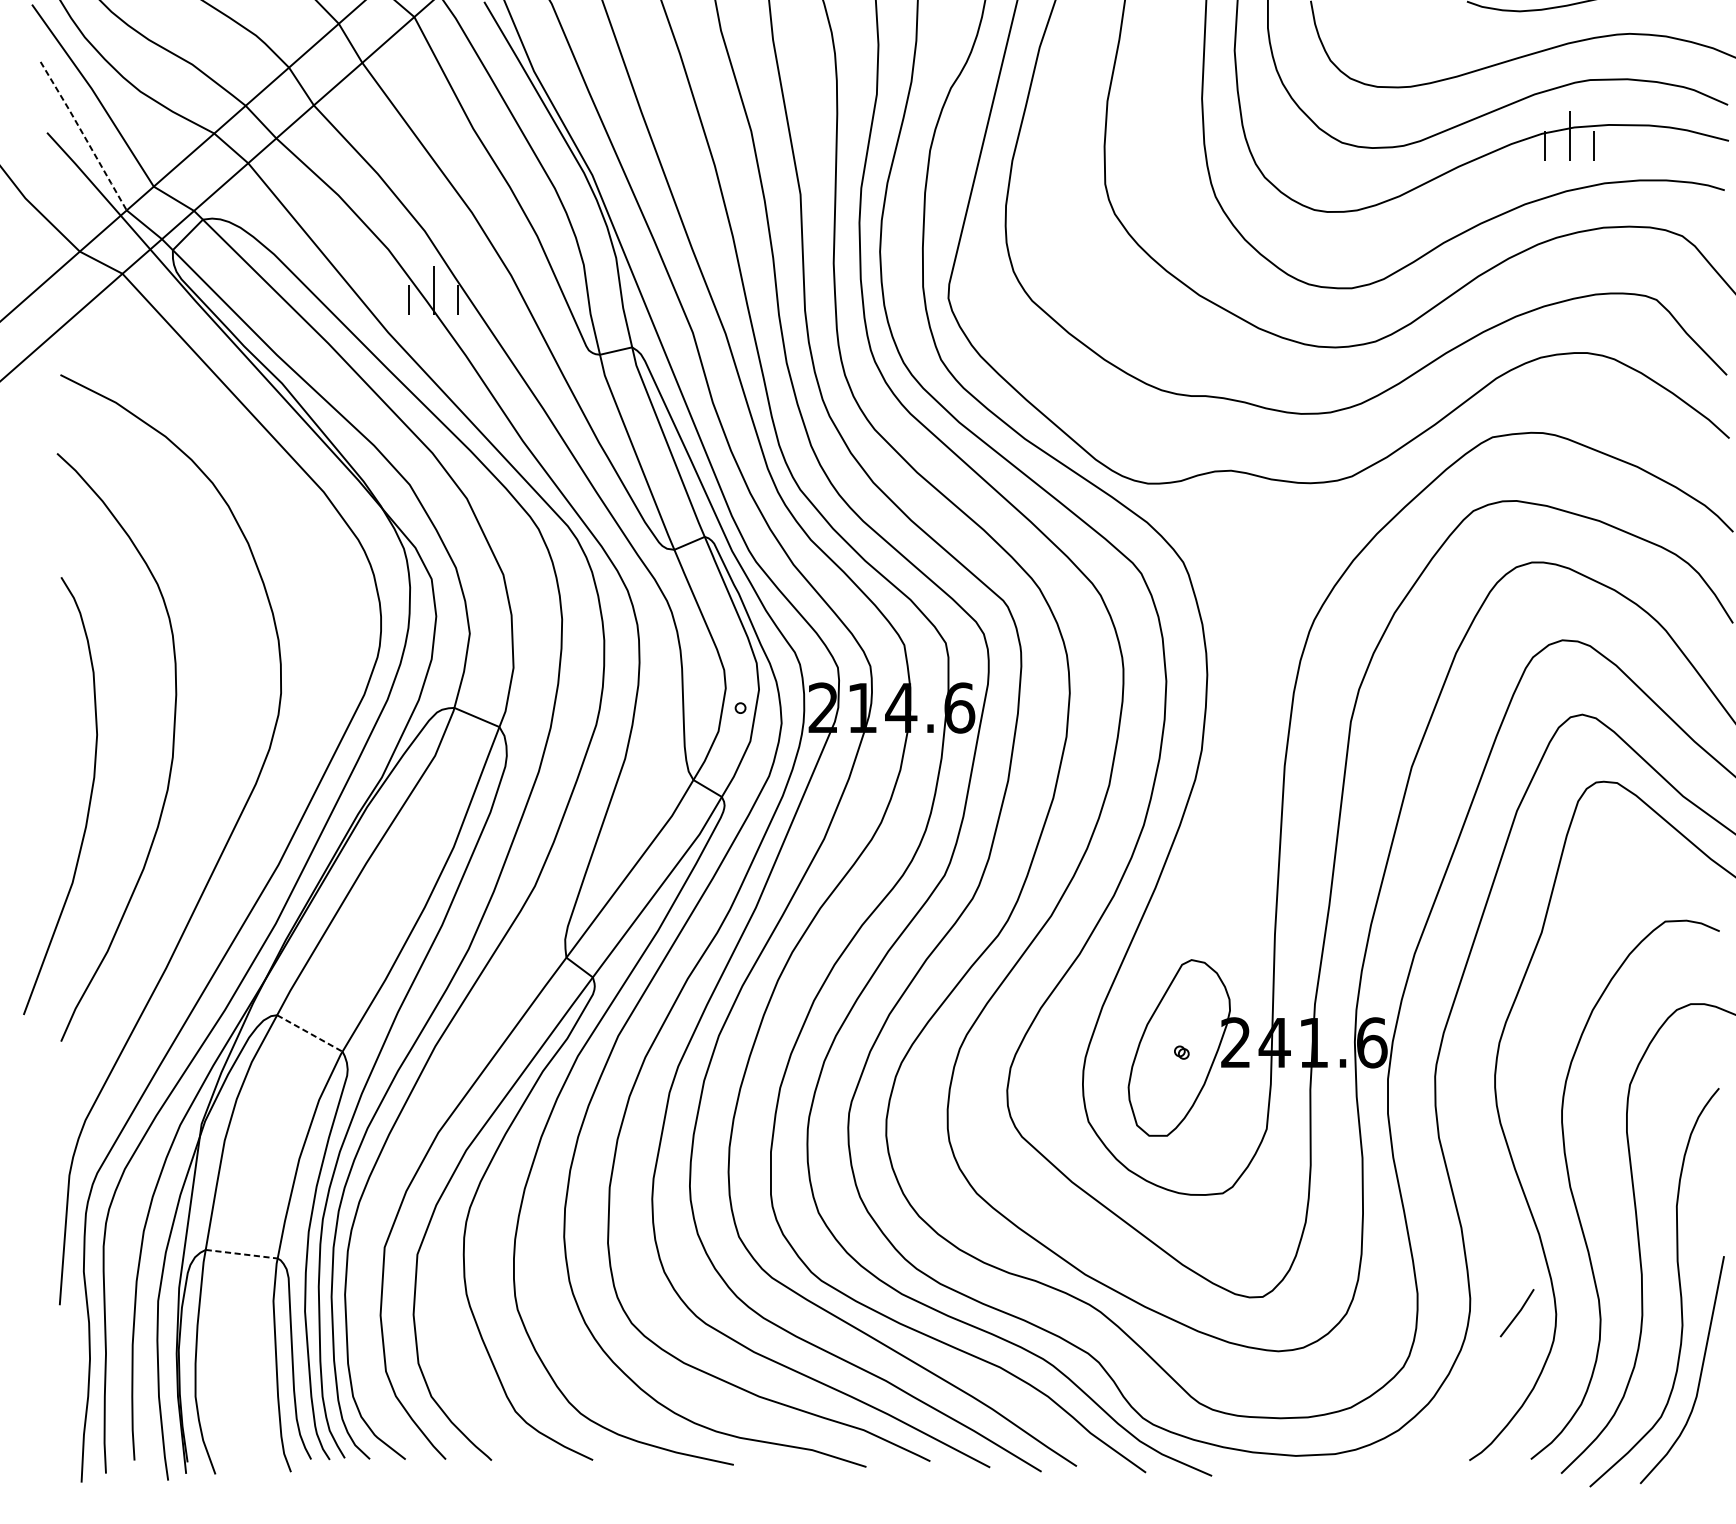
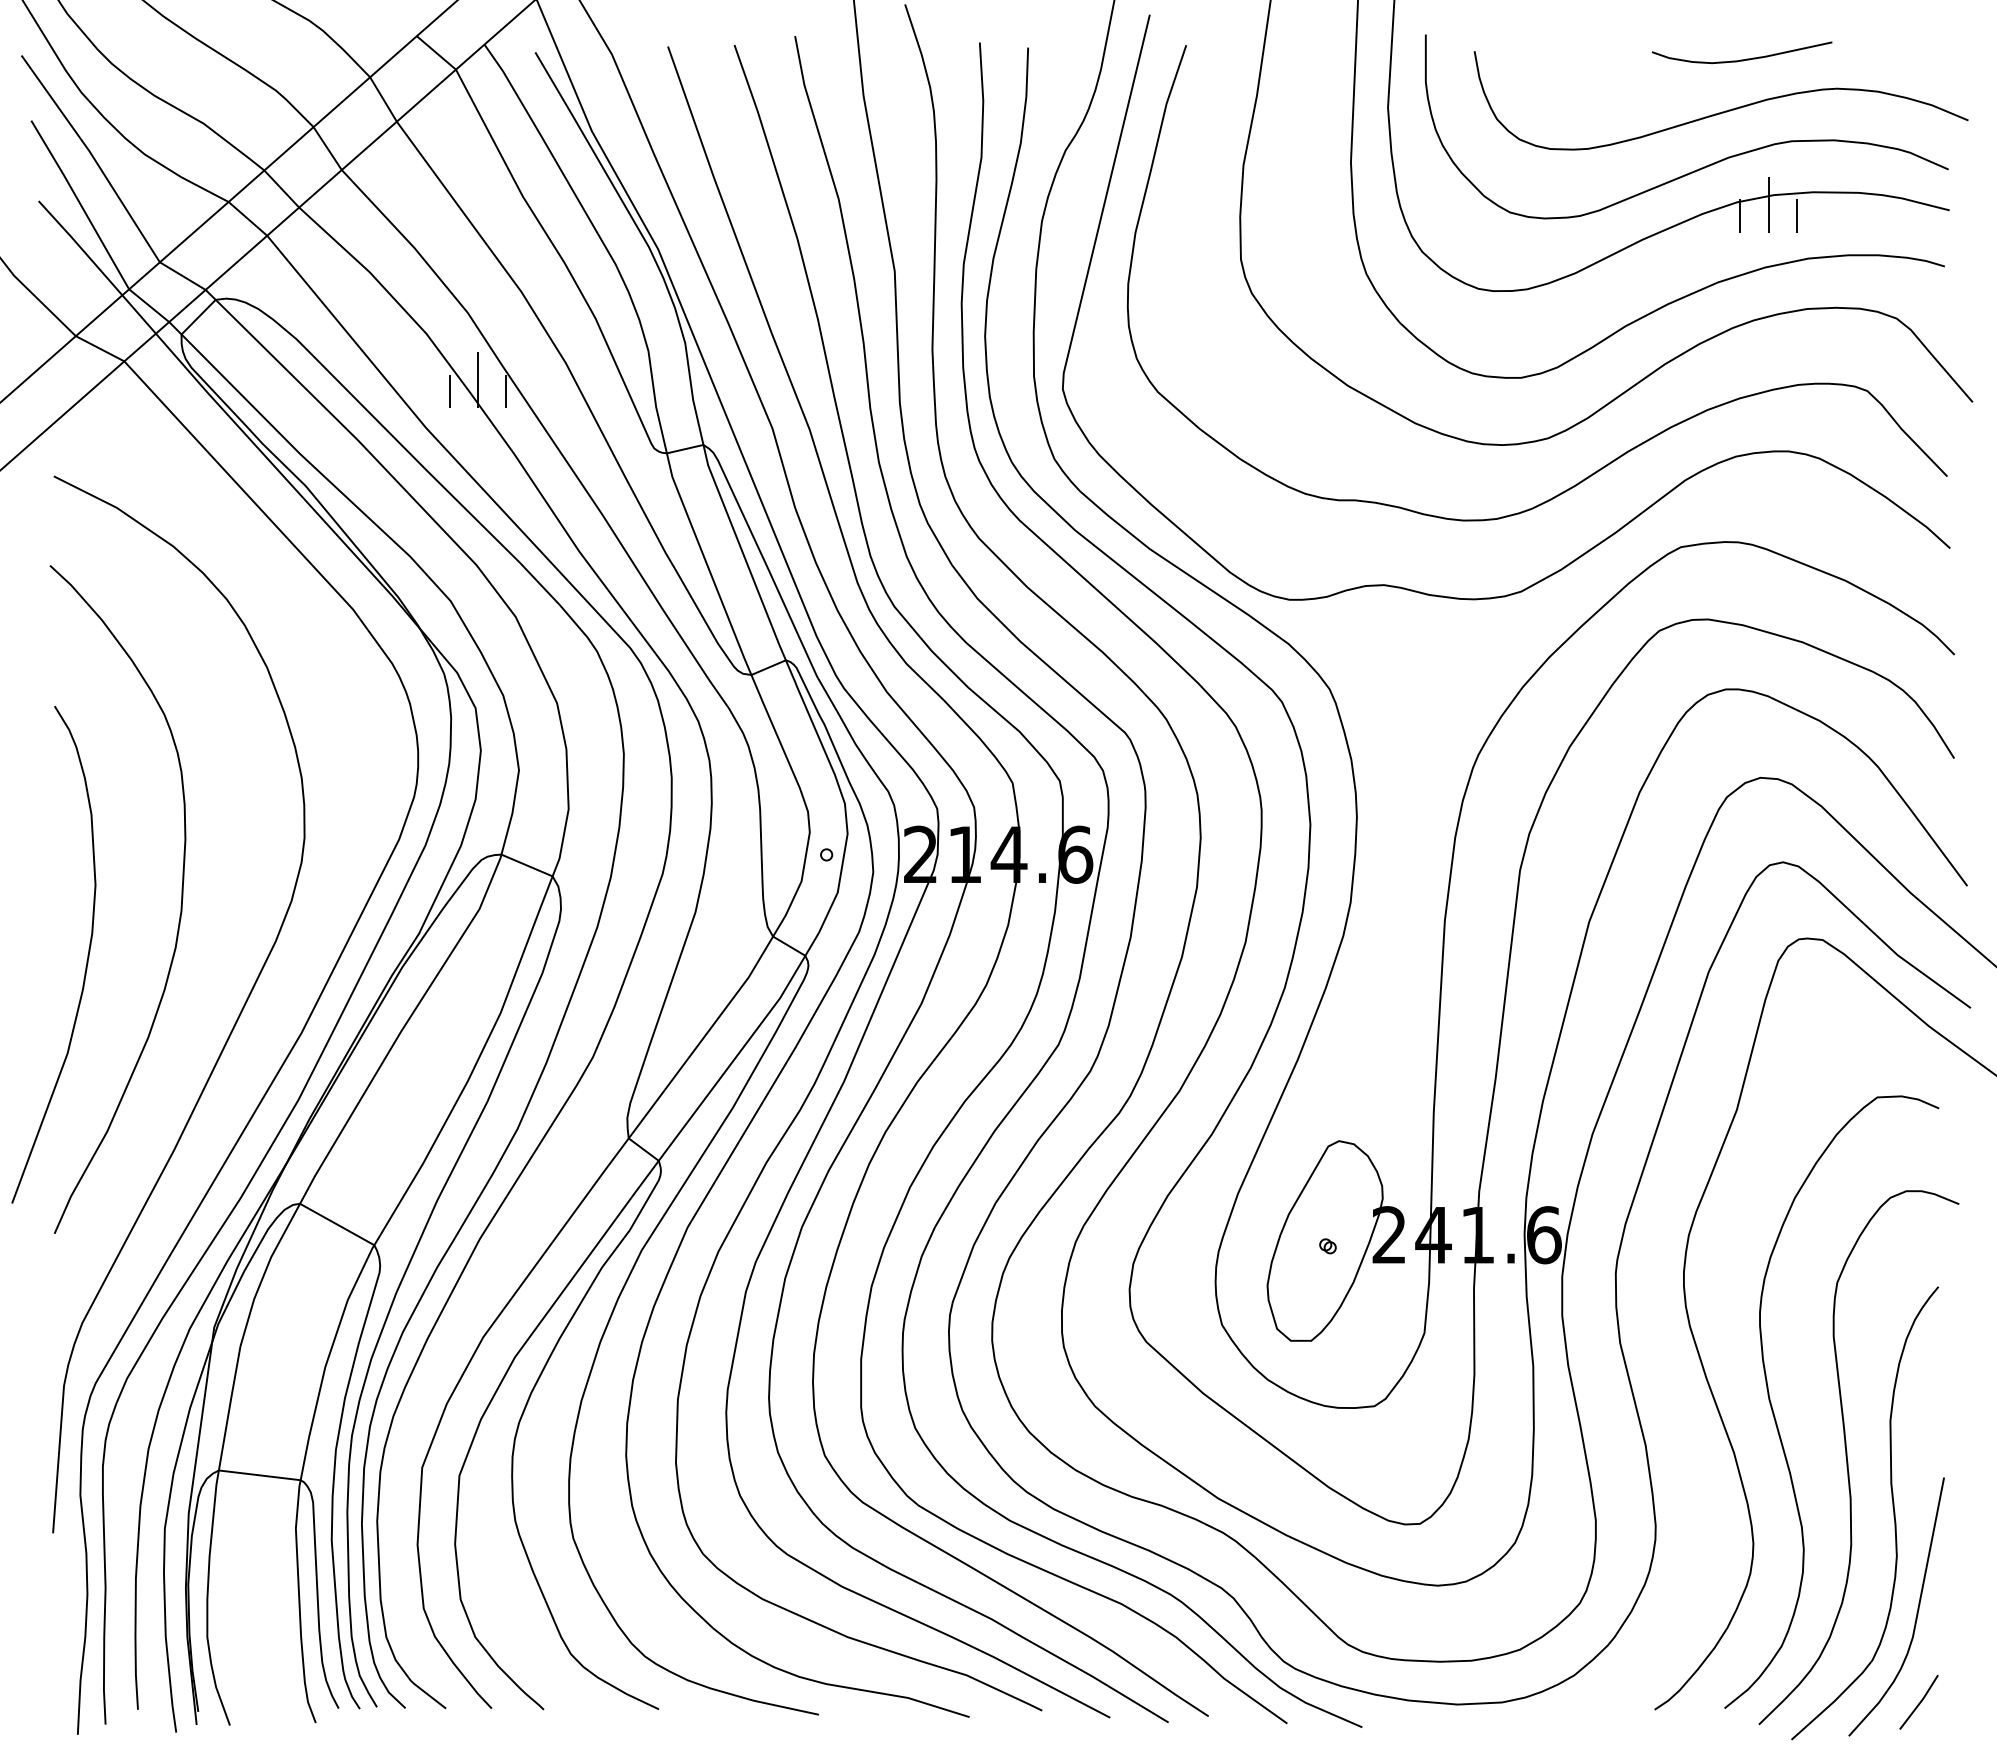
line: (83, 135) -> (80, 204), dashed -> solid
line: (310, 1033) -> (337, 1224), dashed -> solid
line: (242, 1254) -> (260, 1475), dashed -> solid
line: (1517, 1313) -> (1919, 1702), moved

